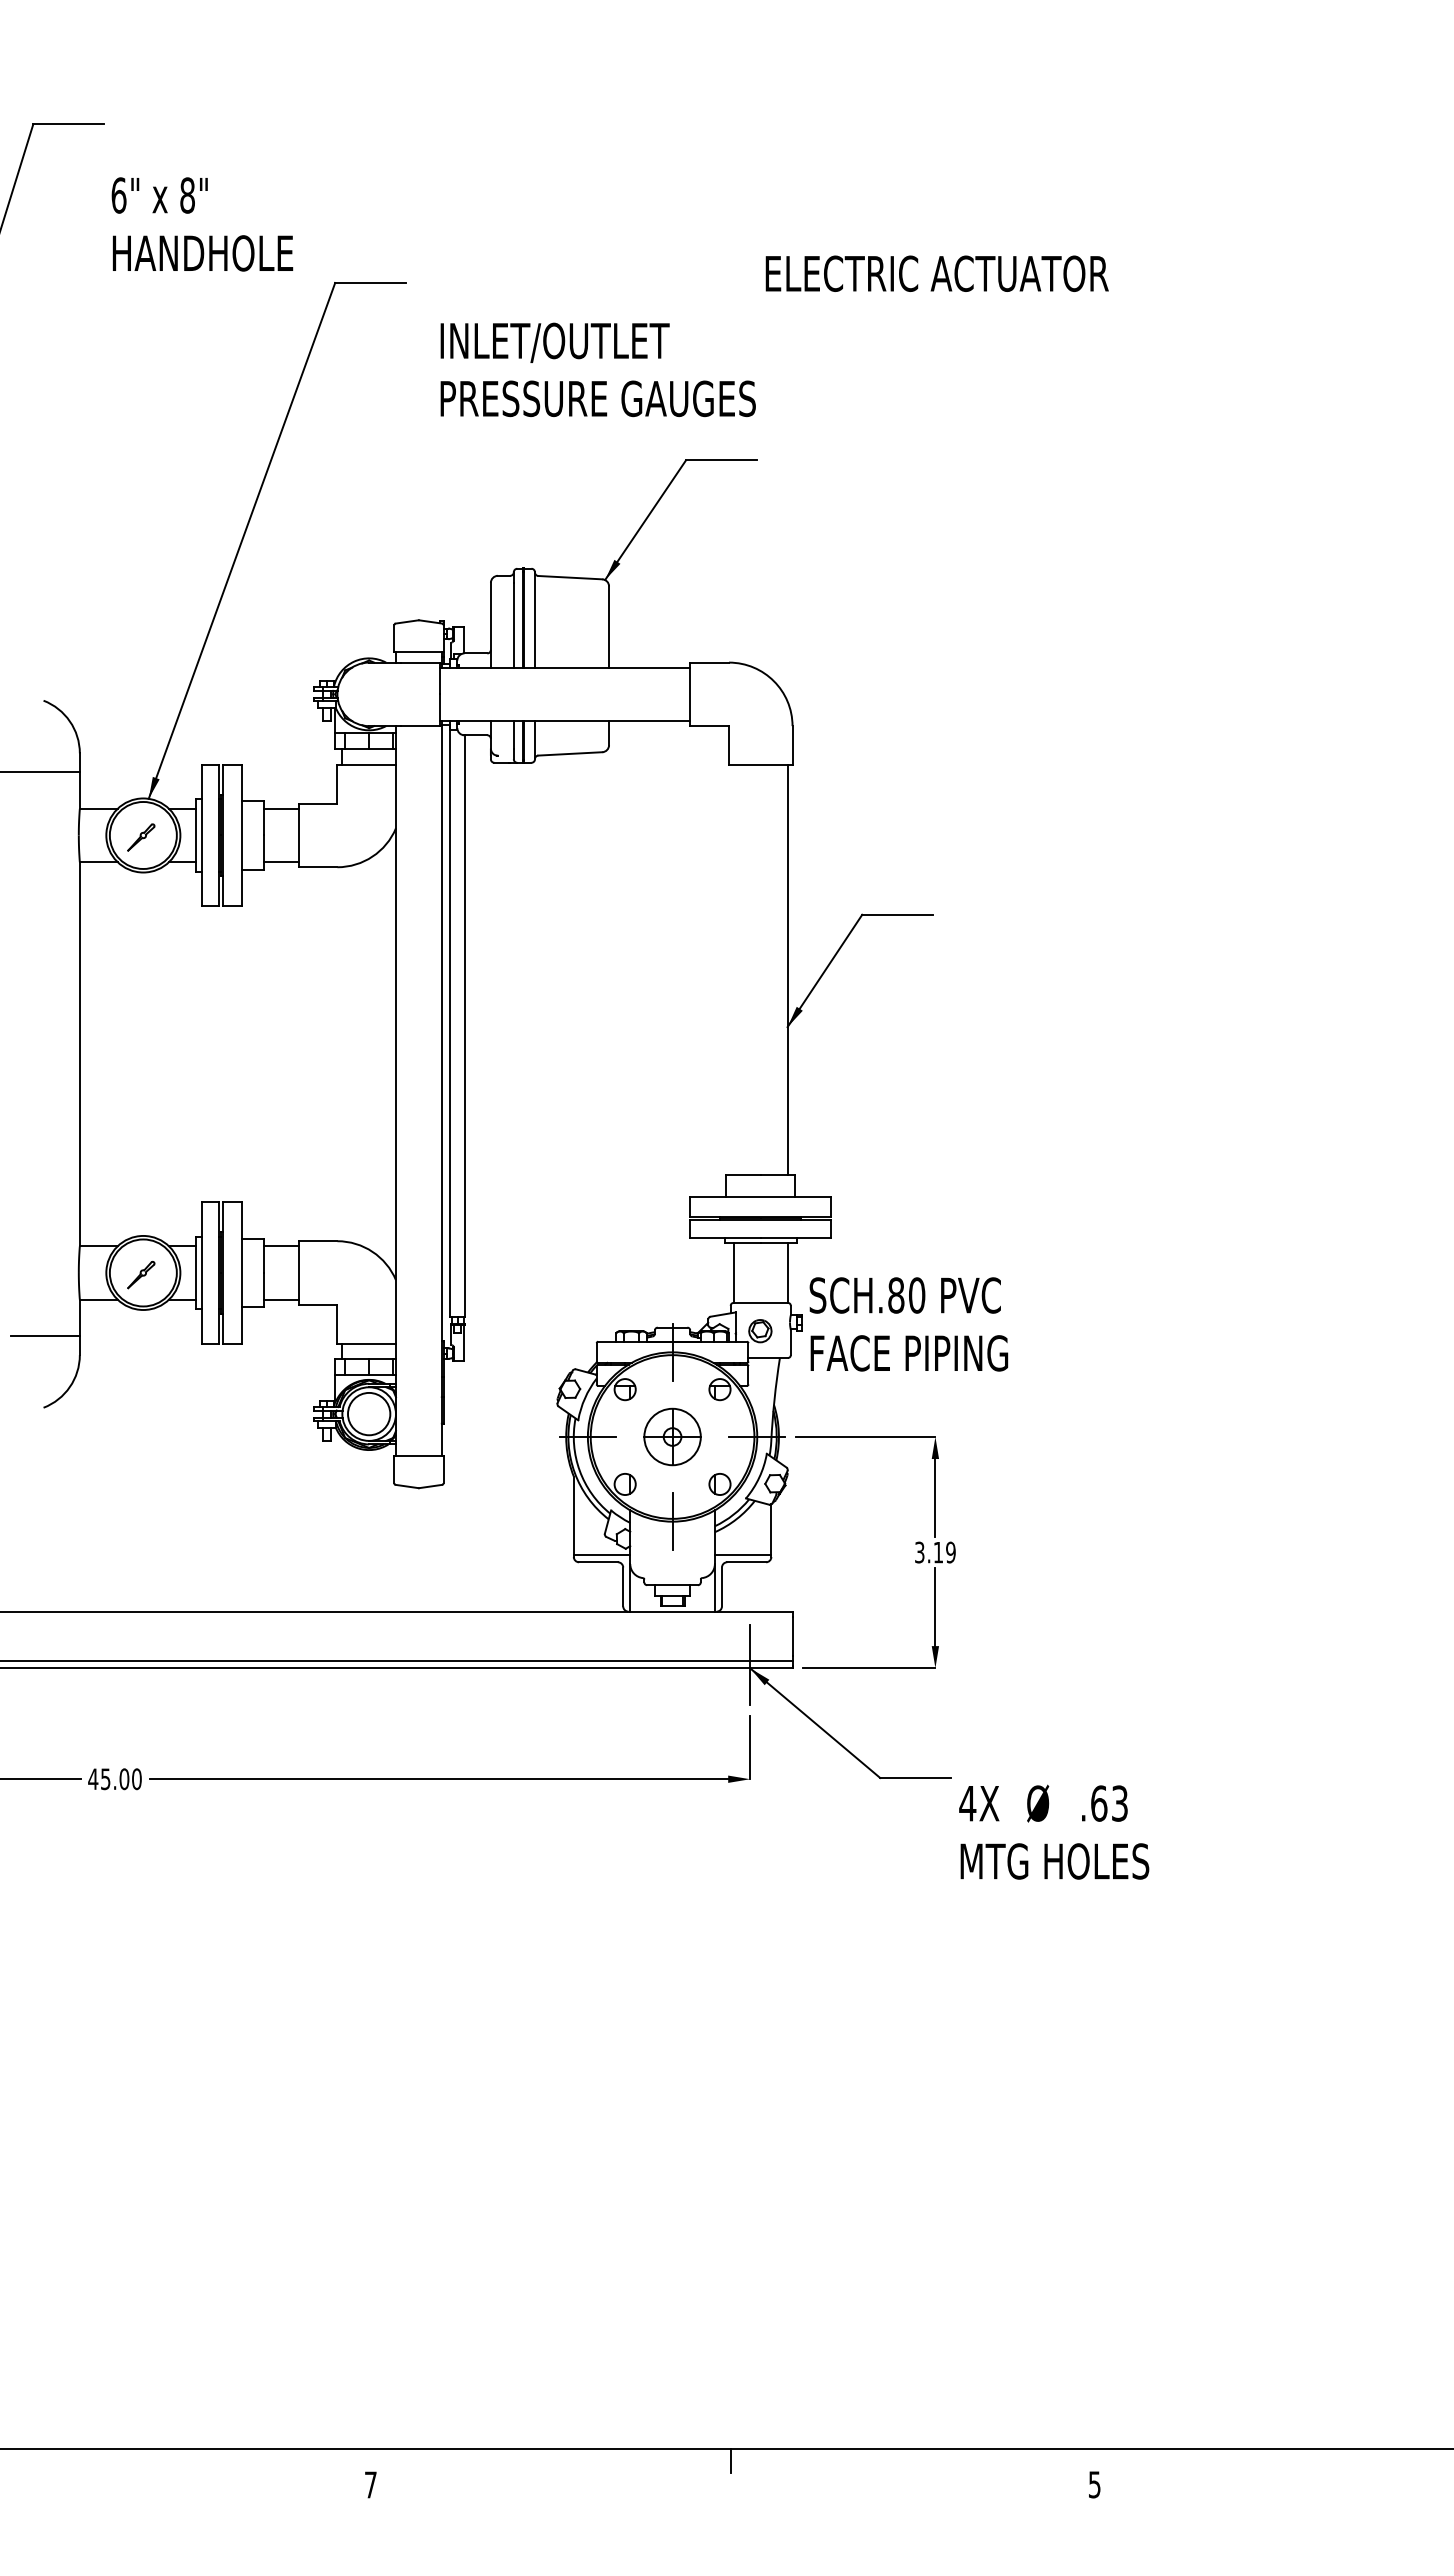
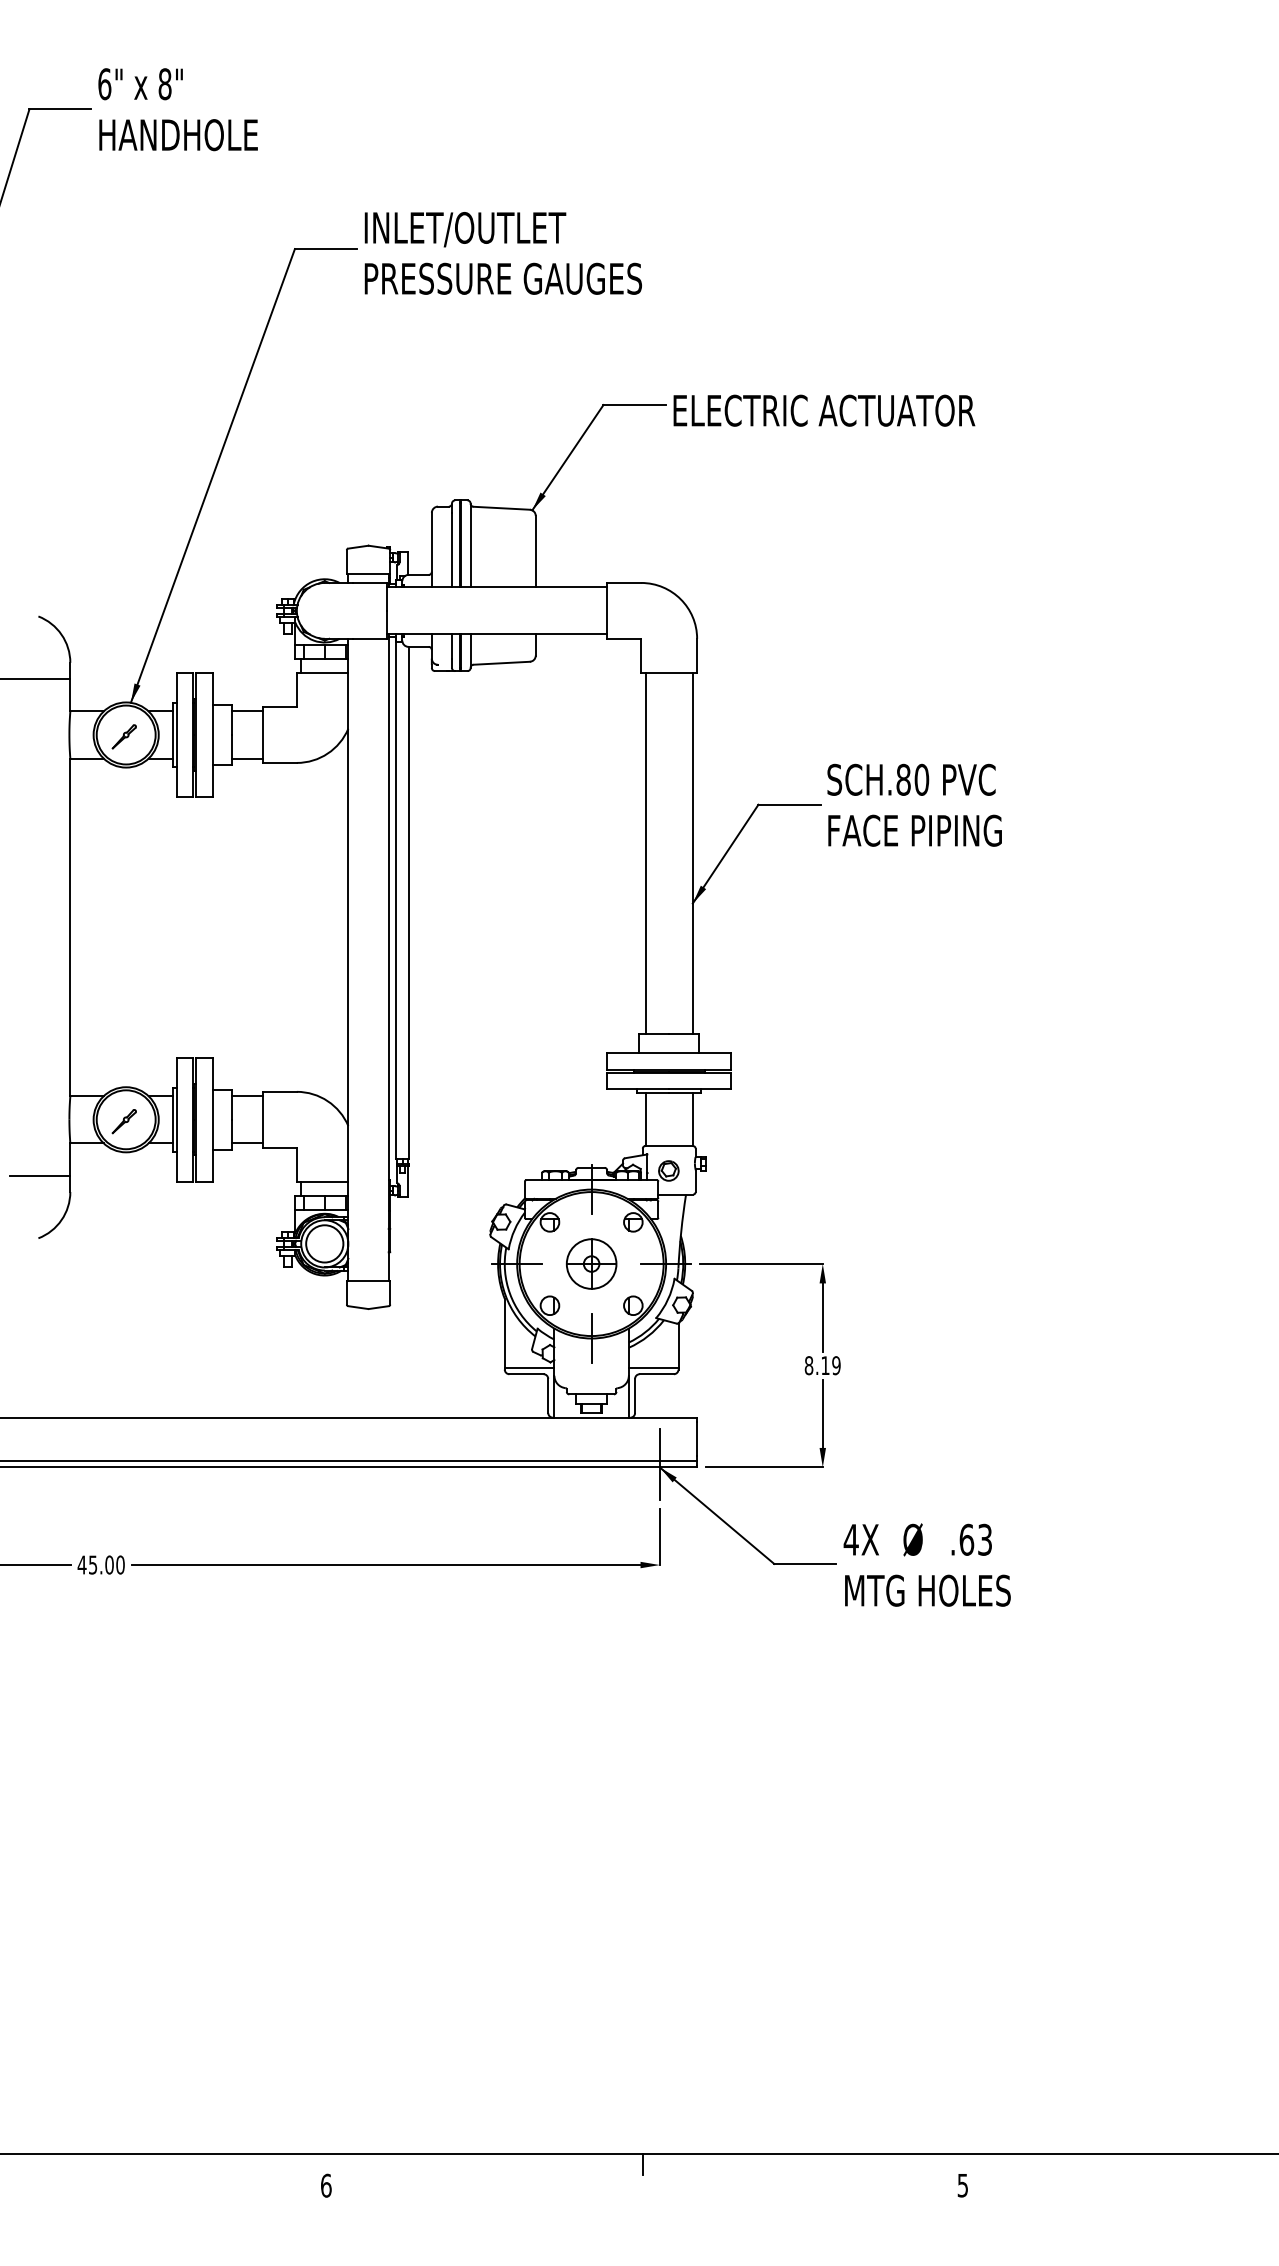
text: (202, 224) -> (178, 109), moved
text: (936, 273) -> (823, 410), moved
text: (597, 369) -> (502, 253), moved
line: (733, 969) -> (645, 852), added
text: (908, 1324) -> (914, 805), moved
text: (919, 1552) -> (808, 1365), 3.19 -> 8.19
text: (1054, 1831) -> (927, 1564), moved
text: (370, 2484) -> (325, 2185), 7 -> 6

